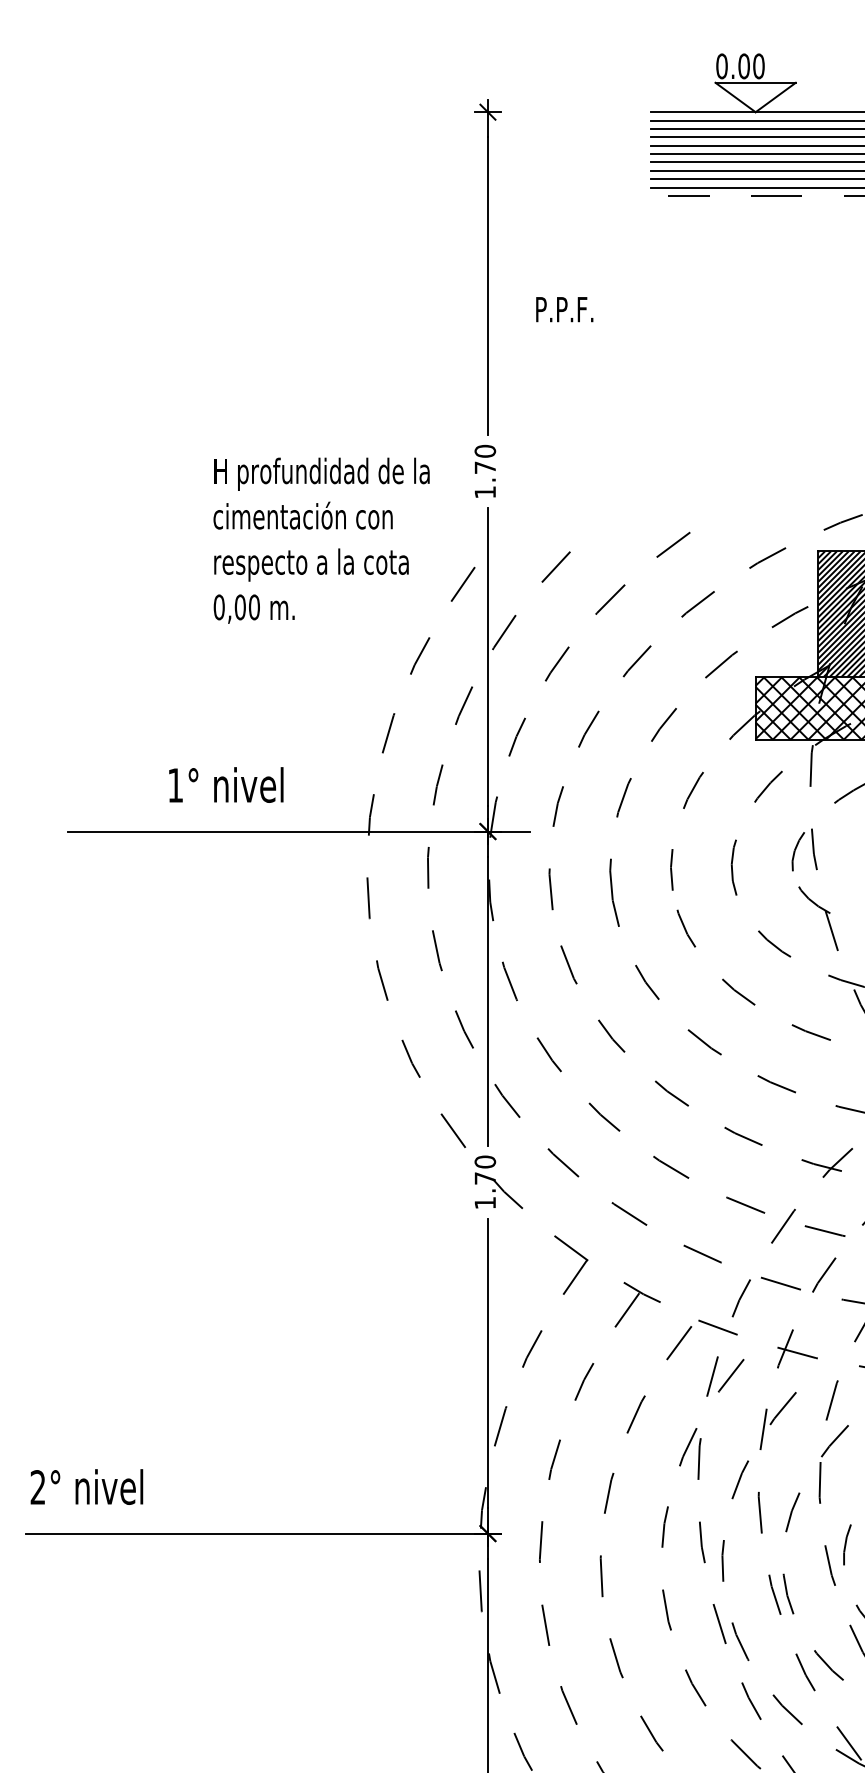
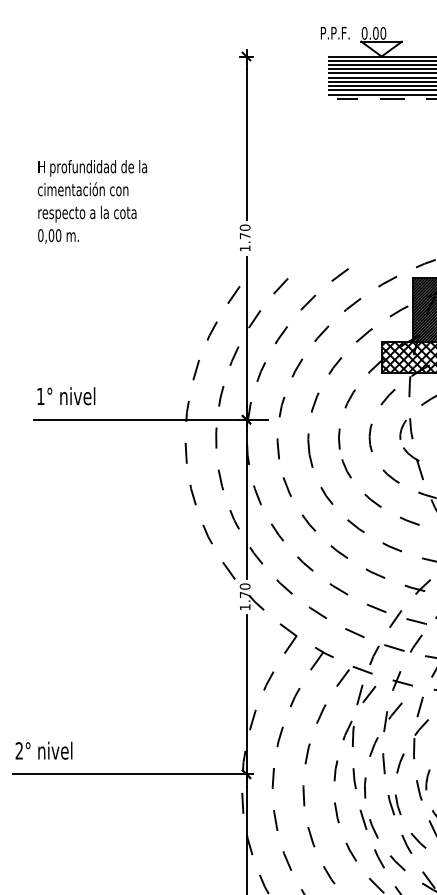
text: (563, 308) -> (334, 32), moved
text: (321, 539) -> (92, 201), moved
text: (226, 785) -> (66, 396), moved

